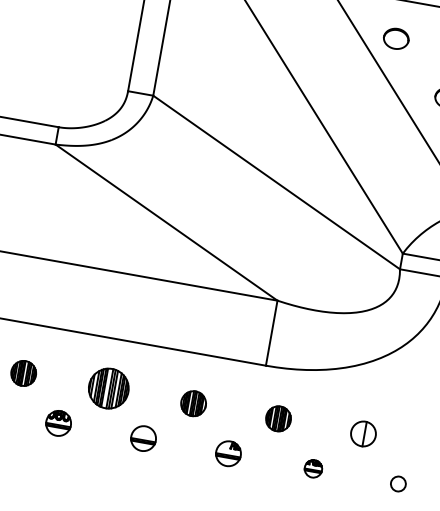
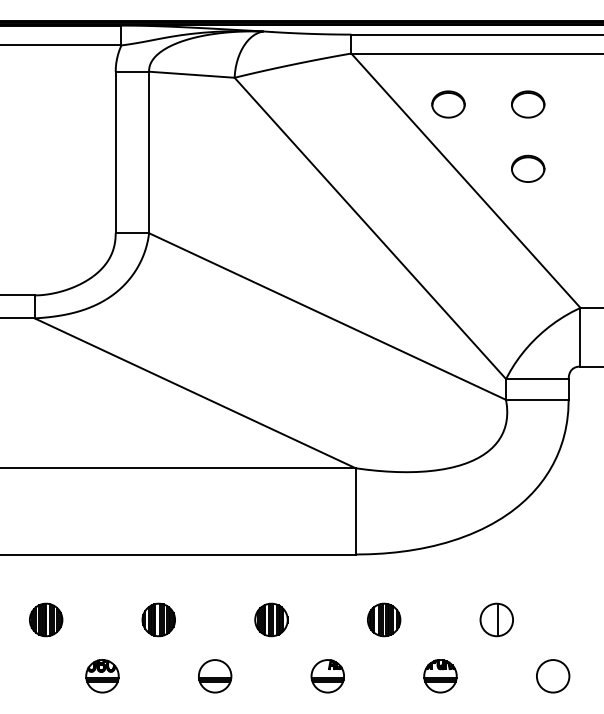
part: (108, 388) -> (158, 619), size x0.62
part: (313, 469) -> (440, 676), size x1.43
circle: (397, 484) -> (552, 676), size x1.67

